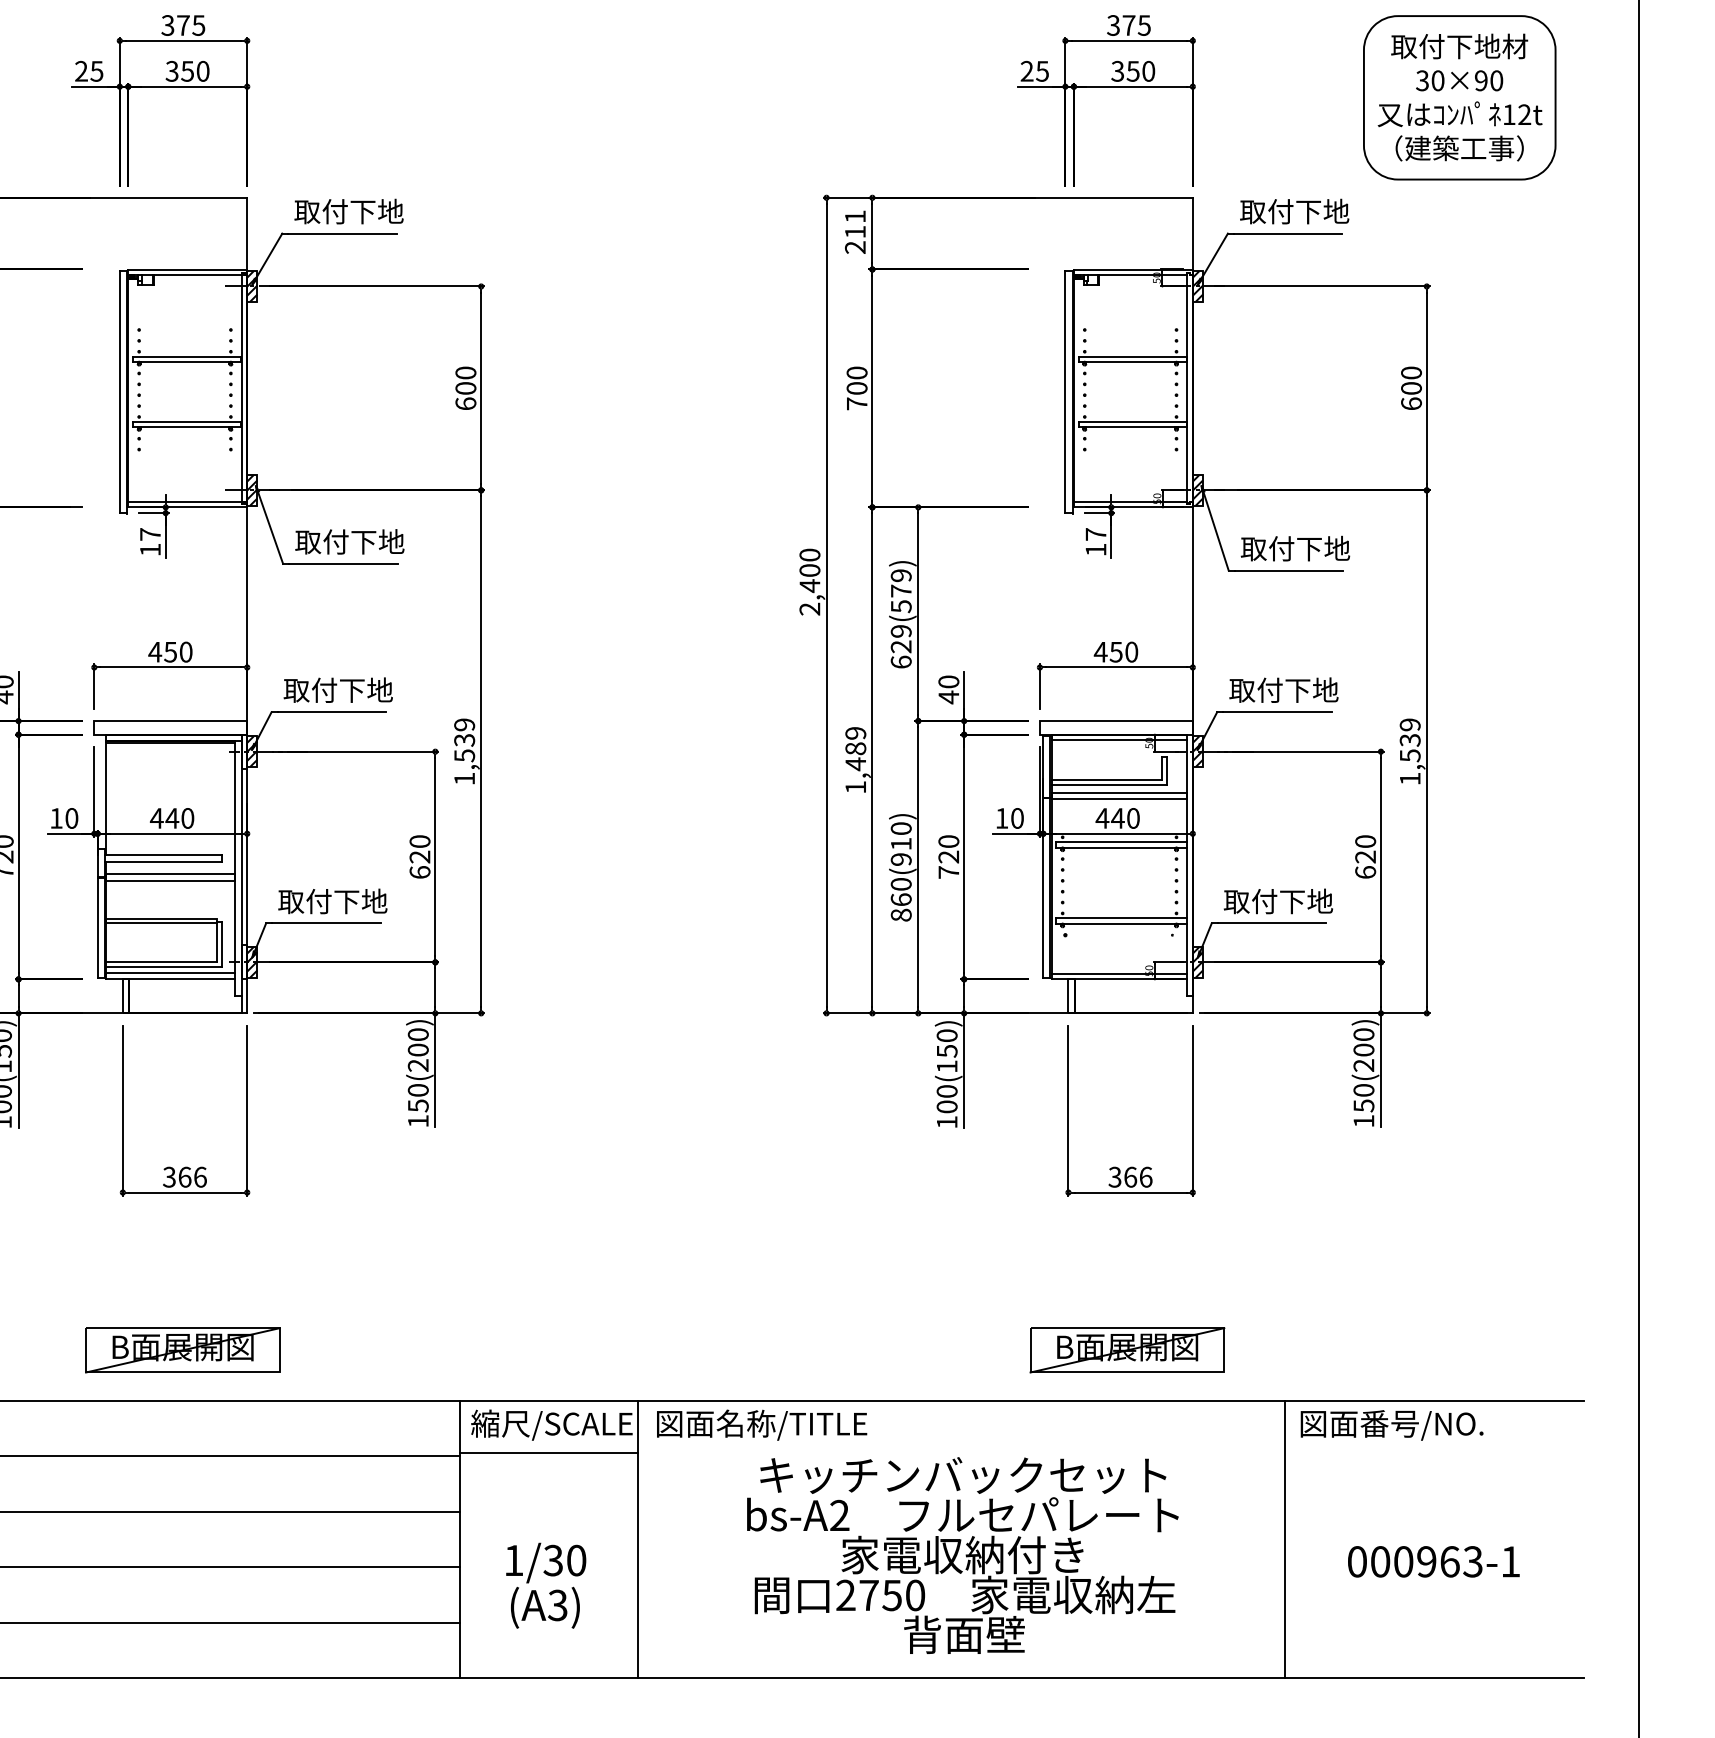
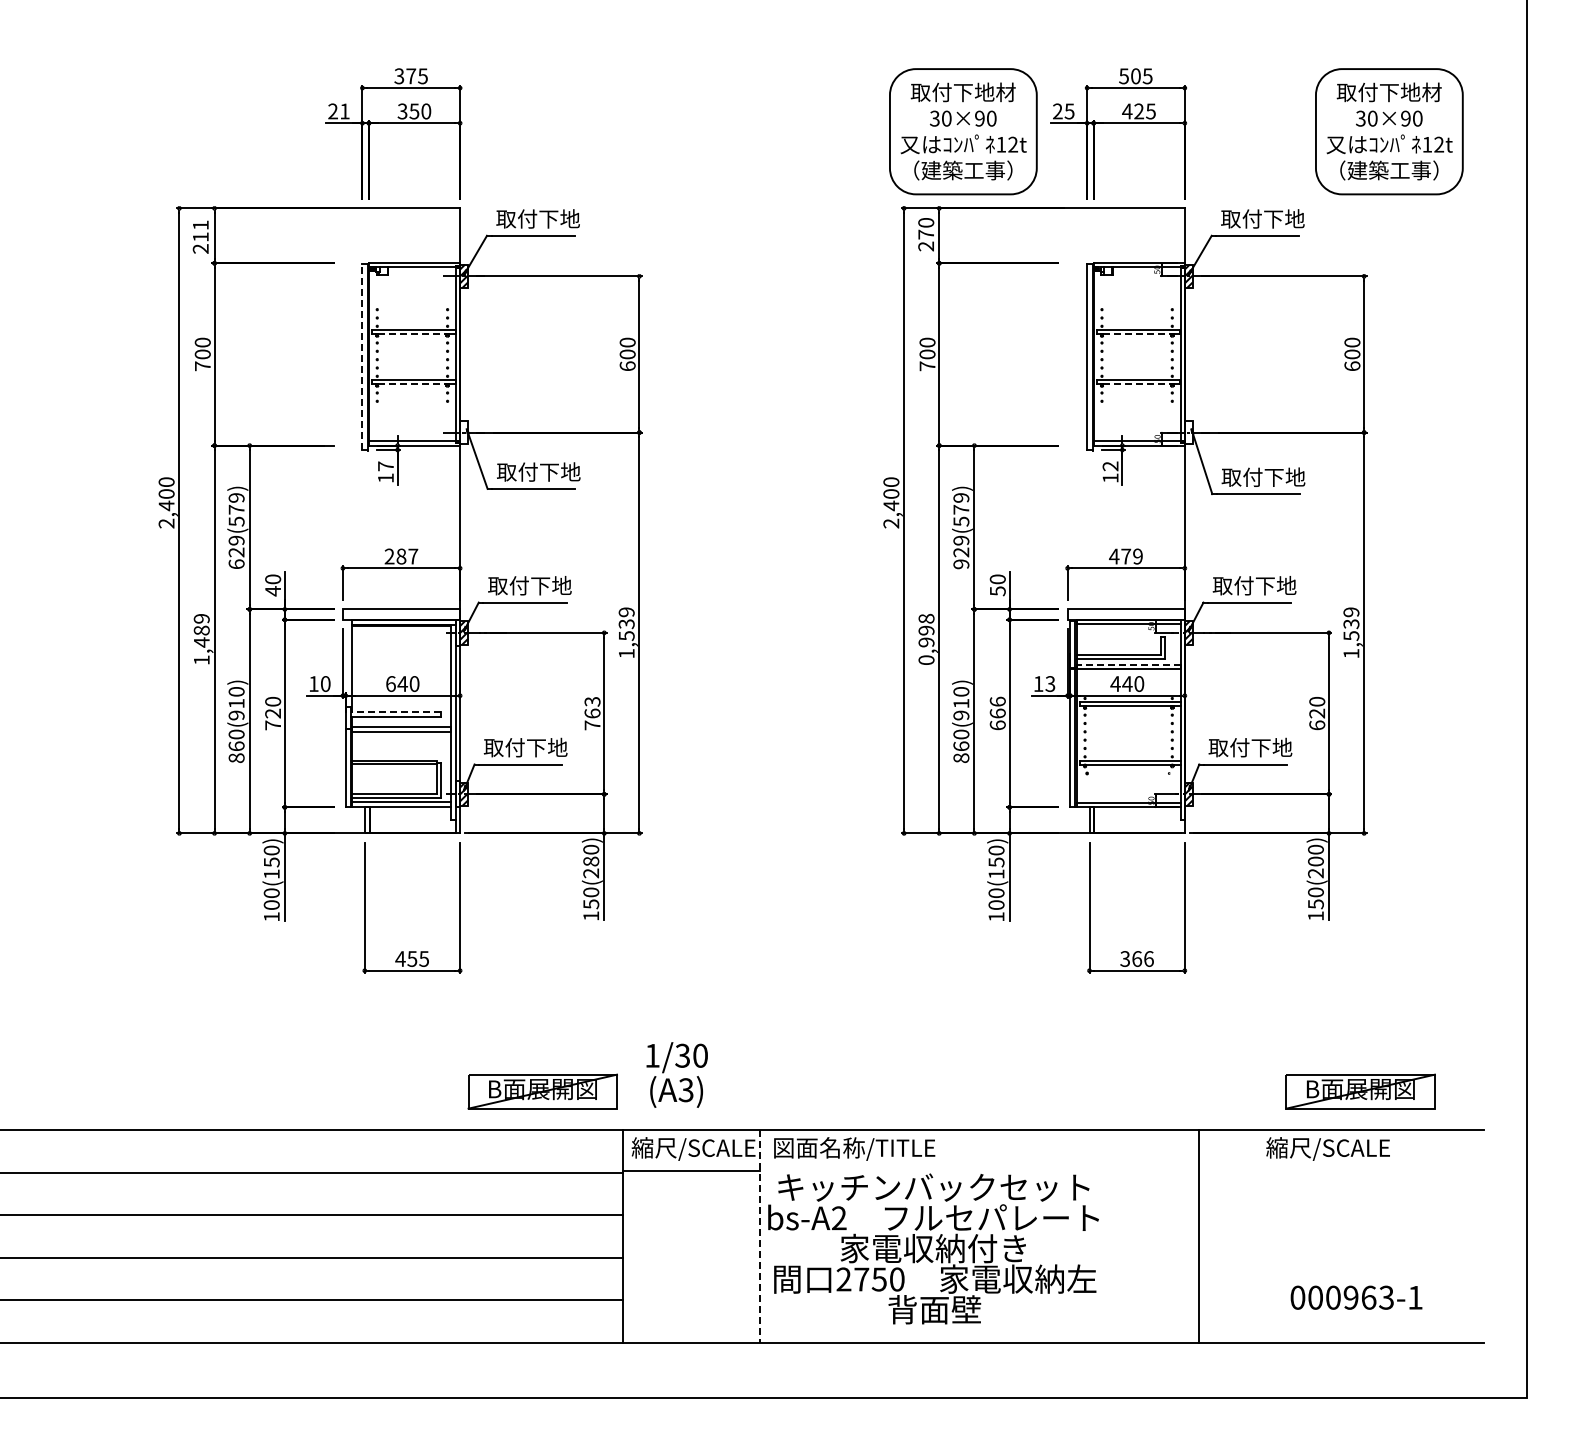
text: (1120, 25) -> (1129, 76), 375 -> 505
text: (96, 71) -> (344, 111), 25 -> 21
text: (1132, 71) -> (1138, 111), 350 -> 425
part: (904, 97) -> (963, 131), added
text: (855, 224) -> (926, 228), 211 -> 270
line: (185, 362) -> (412, 334), solid -> dashed
line: (1131, 362) -> (1137, 334), solid -> dashed
line: (119, 392) -> (362, 357), solid -> dashed
line: (185, 427) -> (412, 384), solid -> dashed
line: (1131, 427) -> (1137, 384), solid -> dashed
hatch: (251, 490) -> (463, 432), removed
hatch: (1197, 490) -> (1188, 432), removed
text: (1095, 534) -> (1110, 466), 17 -> 12
text: (170, 652) -> (401, 556), 450 -> 287
text: (1123, 652) -> (1131, 556), 450 -> 479
text: (901, 662) -> (961, 564), 629(579) -> 929(579)
text: (948, 697) -> (997, 591), 40 -> 50
text: (855, 759) -> (926, 638), 1,489 -> 0,998
line: (1119, 792) -> (1128, 664), solid -> dashed
text: (1017, 817) -> (1050, 683), 10 -> 13
text: (156, 819) -> (390, 684), 440 -> 640
line: (162, 855) -> (395, 712), solid -> dashed
text: (419, 856) -> (592, 713), 620 -> 763
text: (948, 856) -> (997, 713), 720 -> 666
text: (417, 1050) -> (590, 861), 150(200) -> 150(280)
text: (185, 1177) -> (412, 959), 366 -> 455
part: (182, 1350) -> (542, 1091), moved
part: (1127, 1350) -> (1360, 1091), moved
text: (1390, 1424) -> (1336, 1148), 図面番号/NO. -> 縮尺/SCALE
line: (1285, 1539) -> (1199, 1236), moved
line: (637, 1540) -> (759, 1237), solid -> dashed
text: (962, 1554) -> (933, 1248), moved
text: (1433, 1561) -> (1356, 1297), moved
text: (545, 1584) -> (676, 1074), moved

